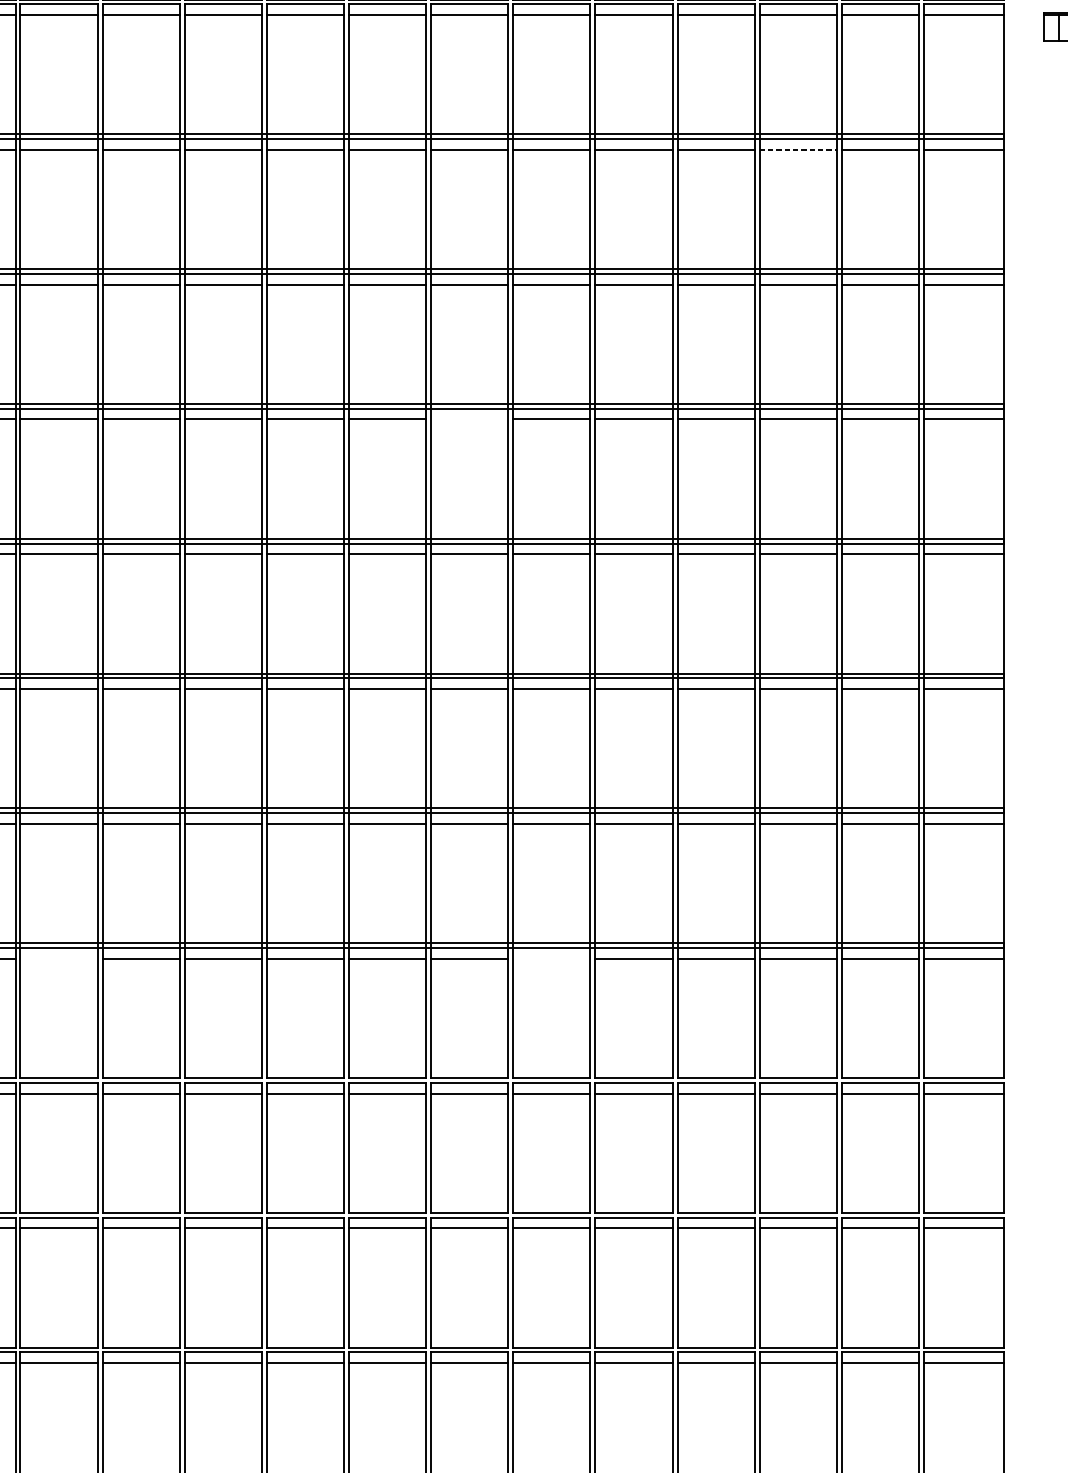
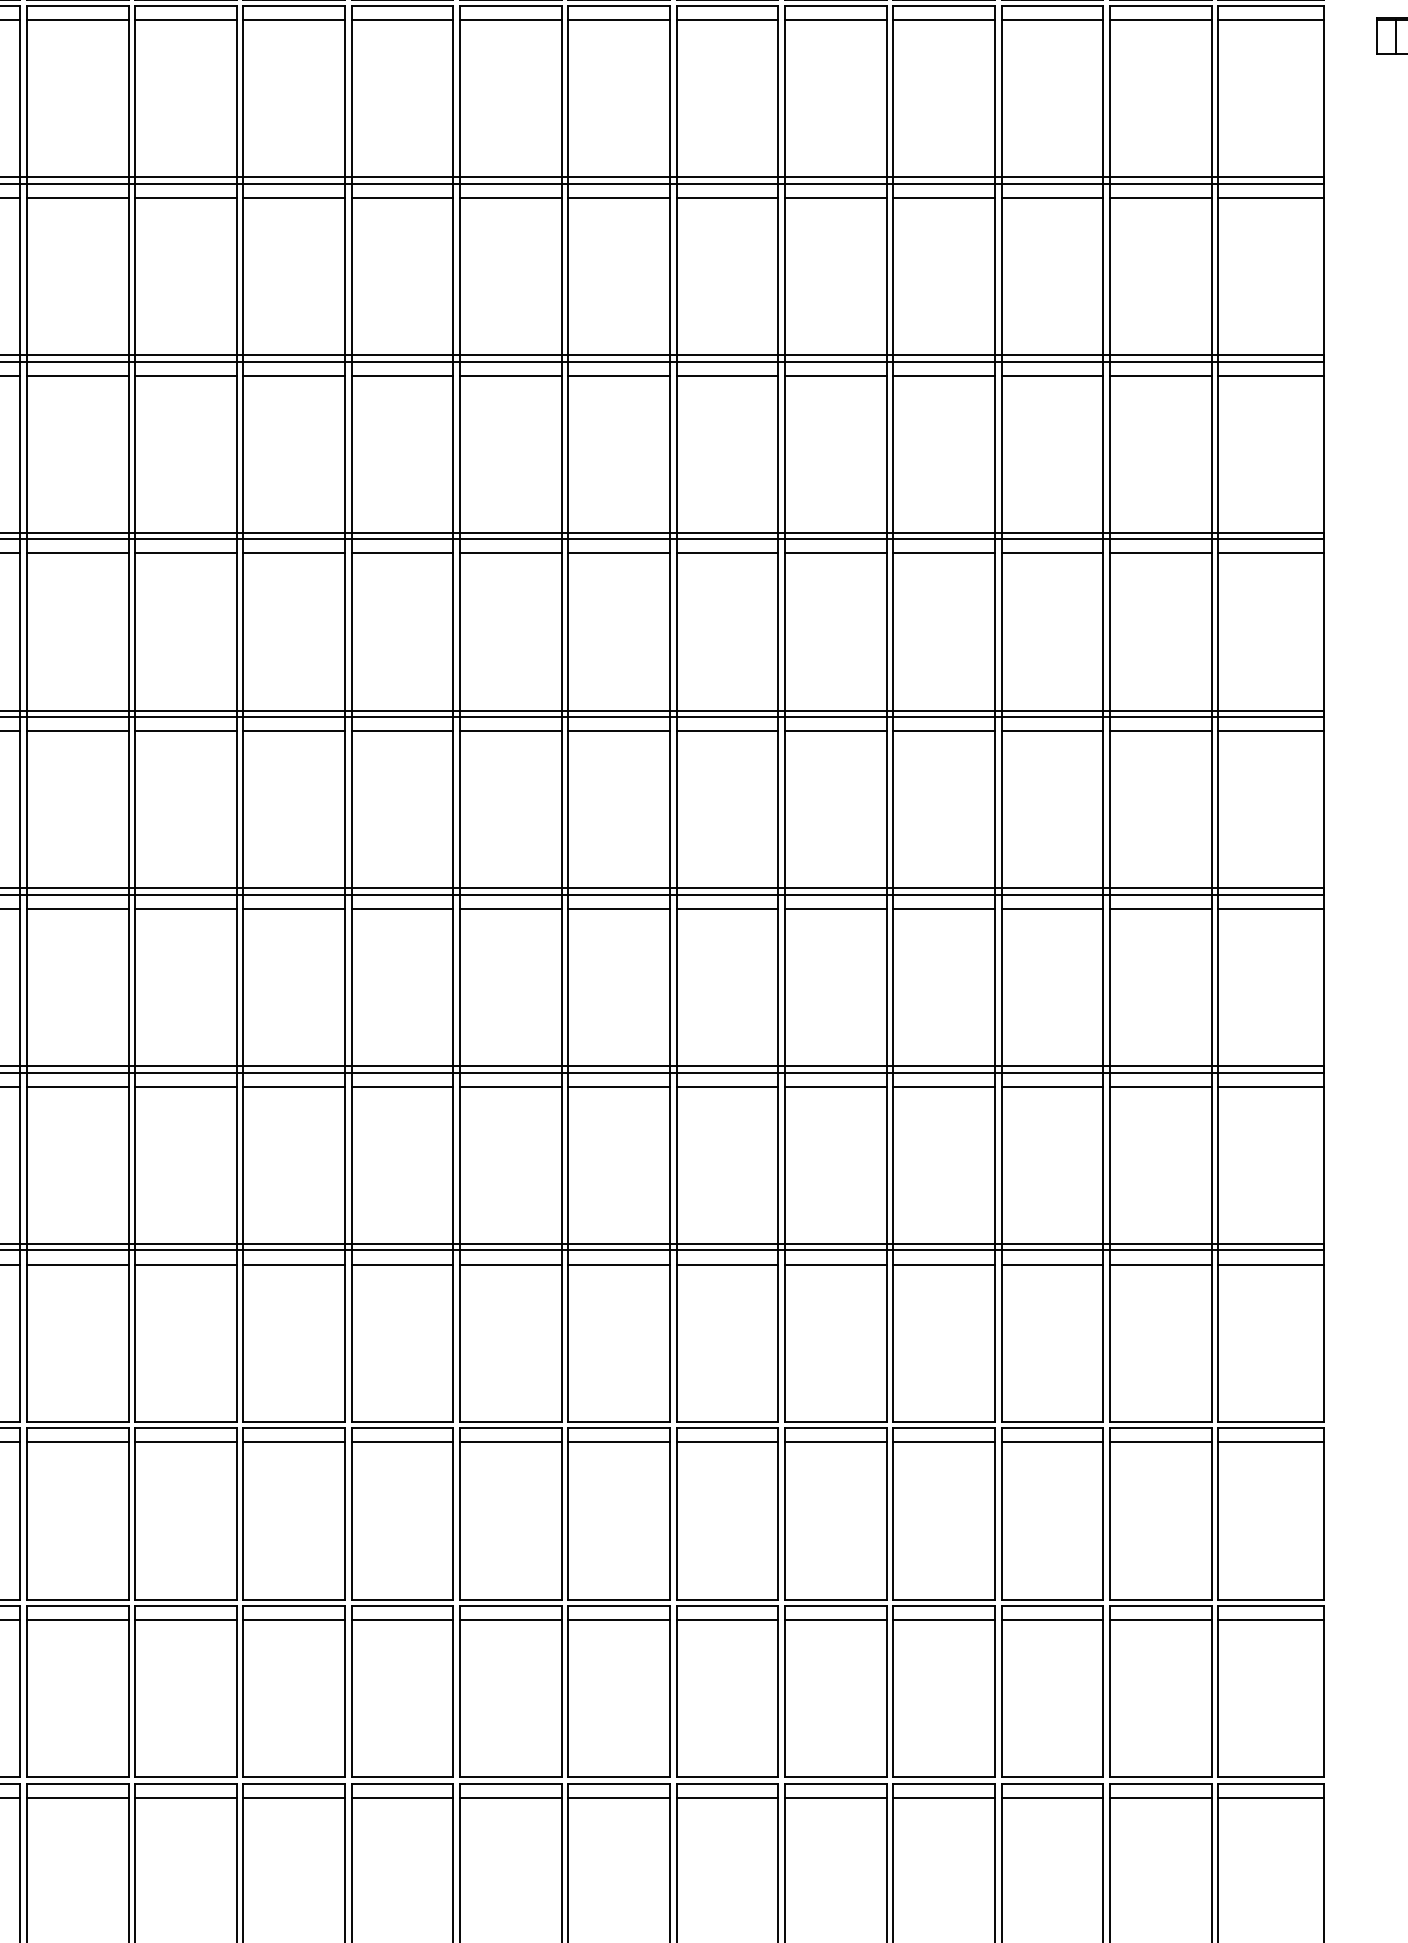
line: (798, 149) -> (1052, 197), dashed -> solid
line: (469, 419) -> (619, 553), added
line: (58, 958) -> (77, 1264), added
line: (551, 958) -> (727, 1264), added

